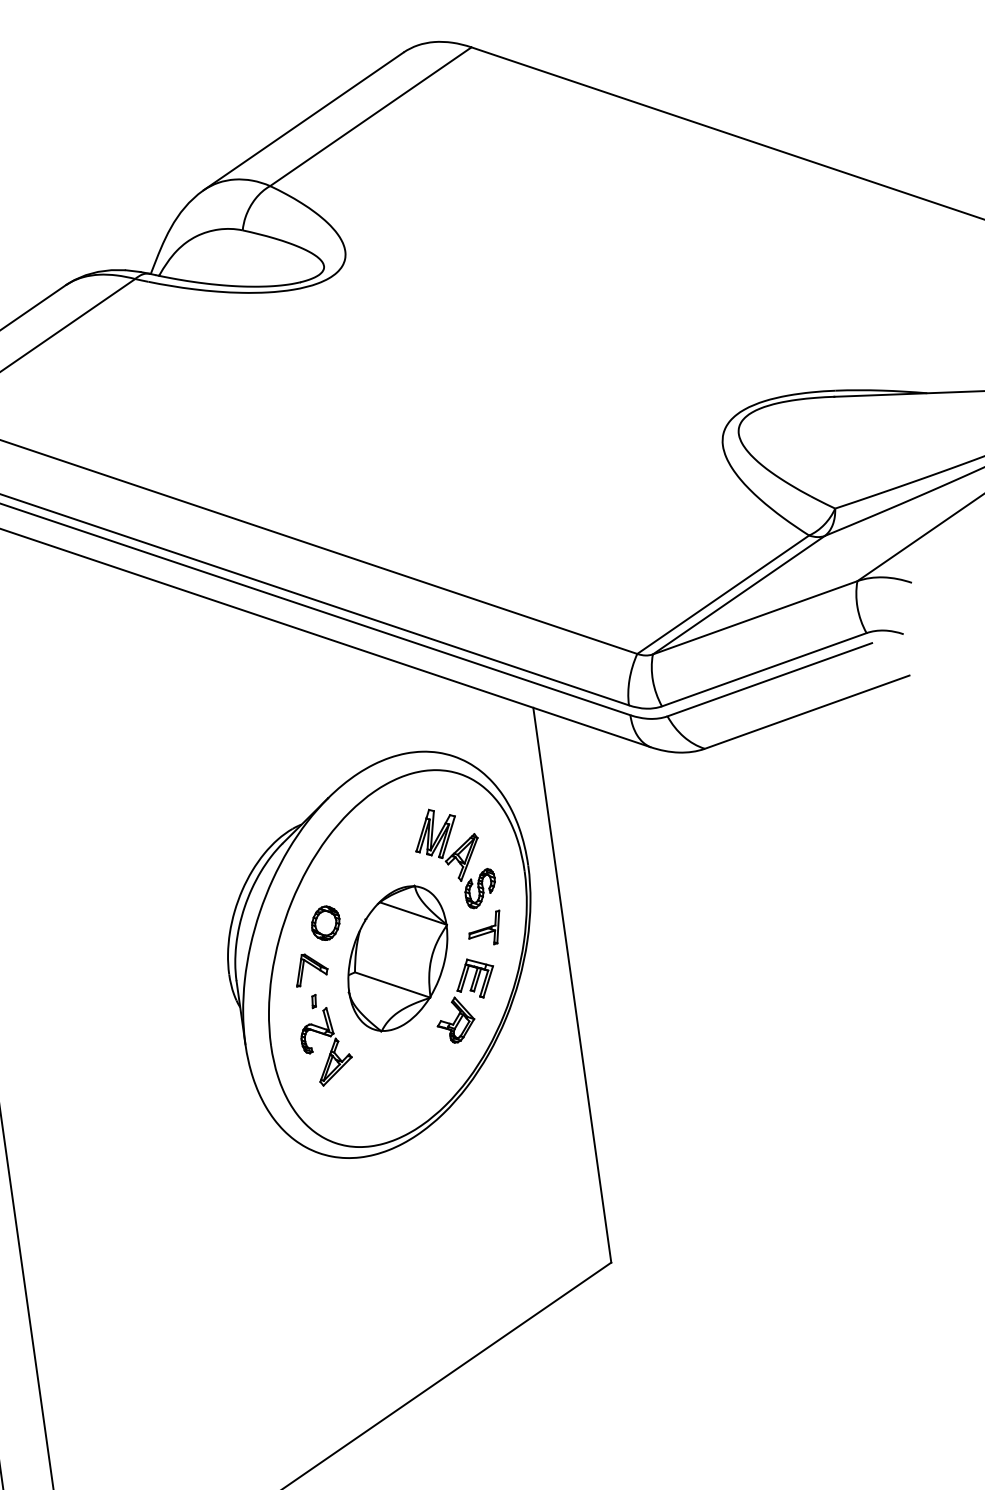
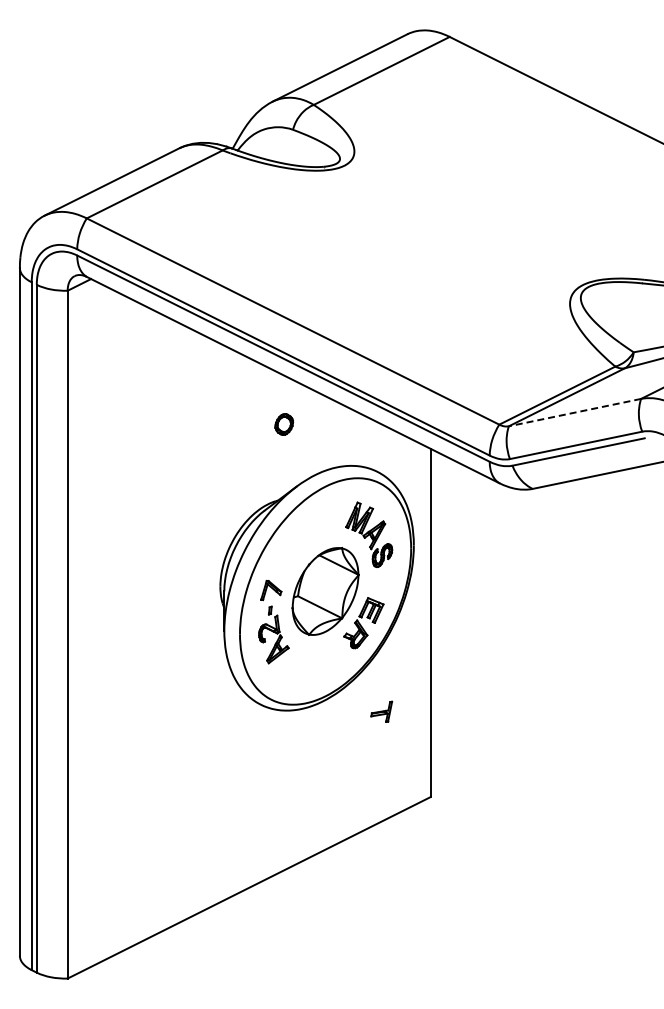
line: (754, 617) -> (574, 412), solid -> dashed
part: (326, 923) -> (284, 424), moved
part: (484, 928) -> (381, 711), moved

